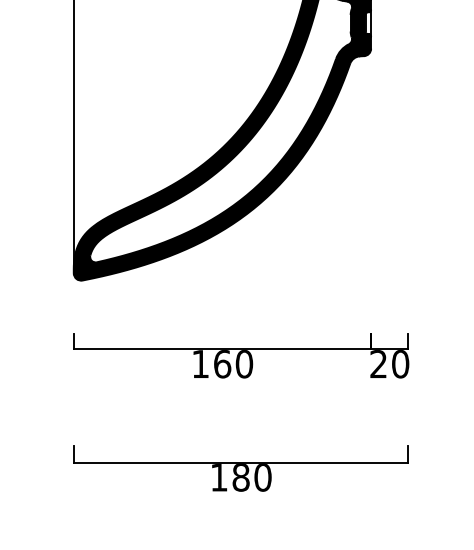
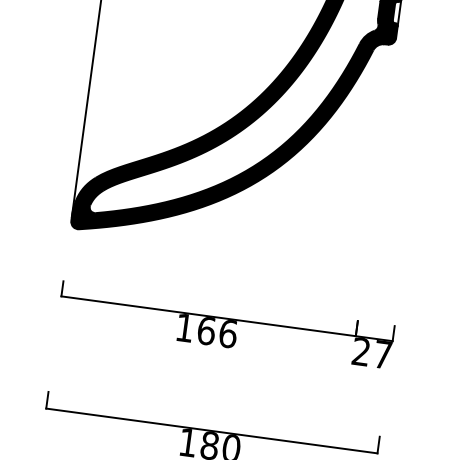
text: (244, 364) -> (228, 334), 160 -> 166
text: (400, 364) -> (382, 355), 20 -> 27

